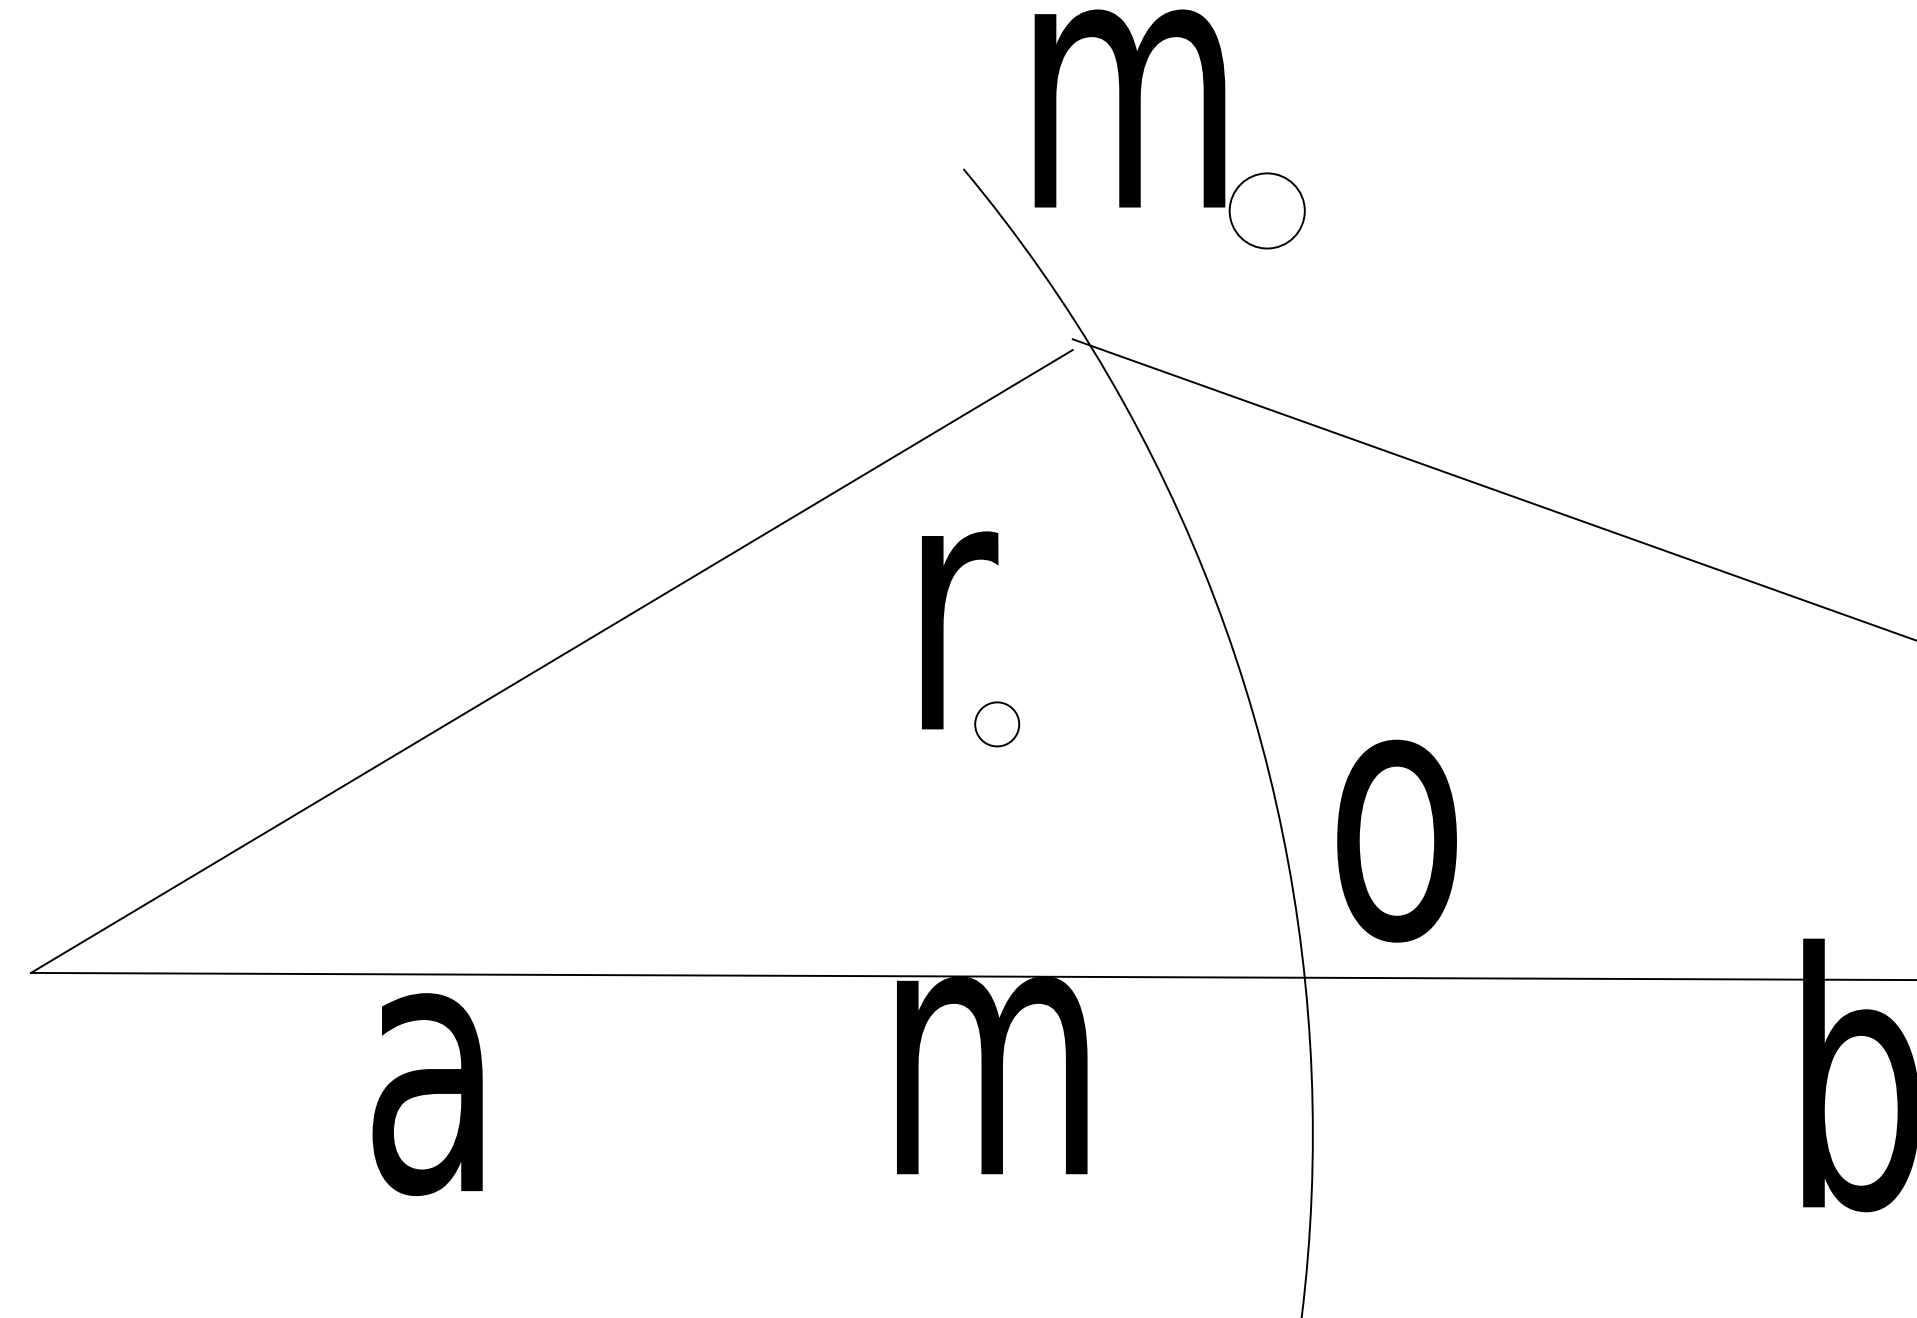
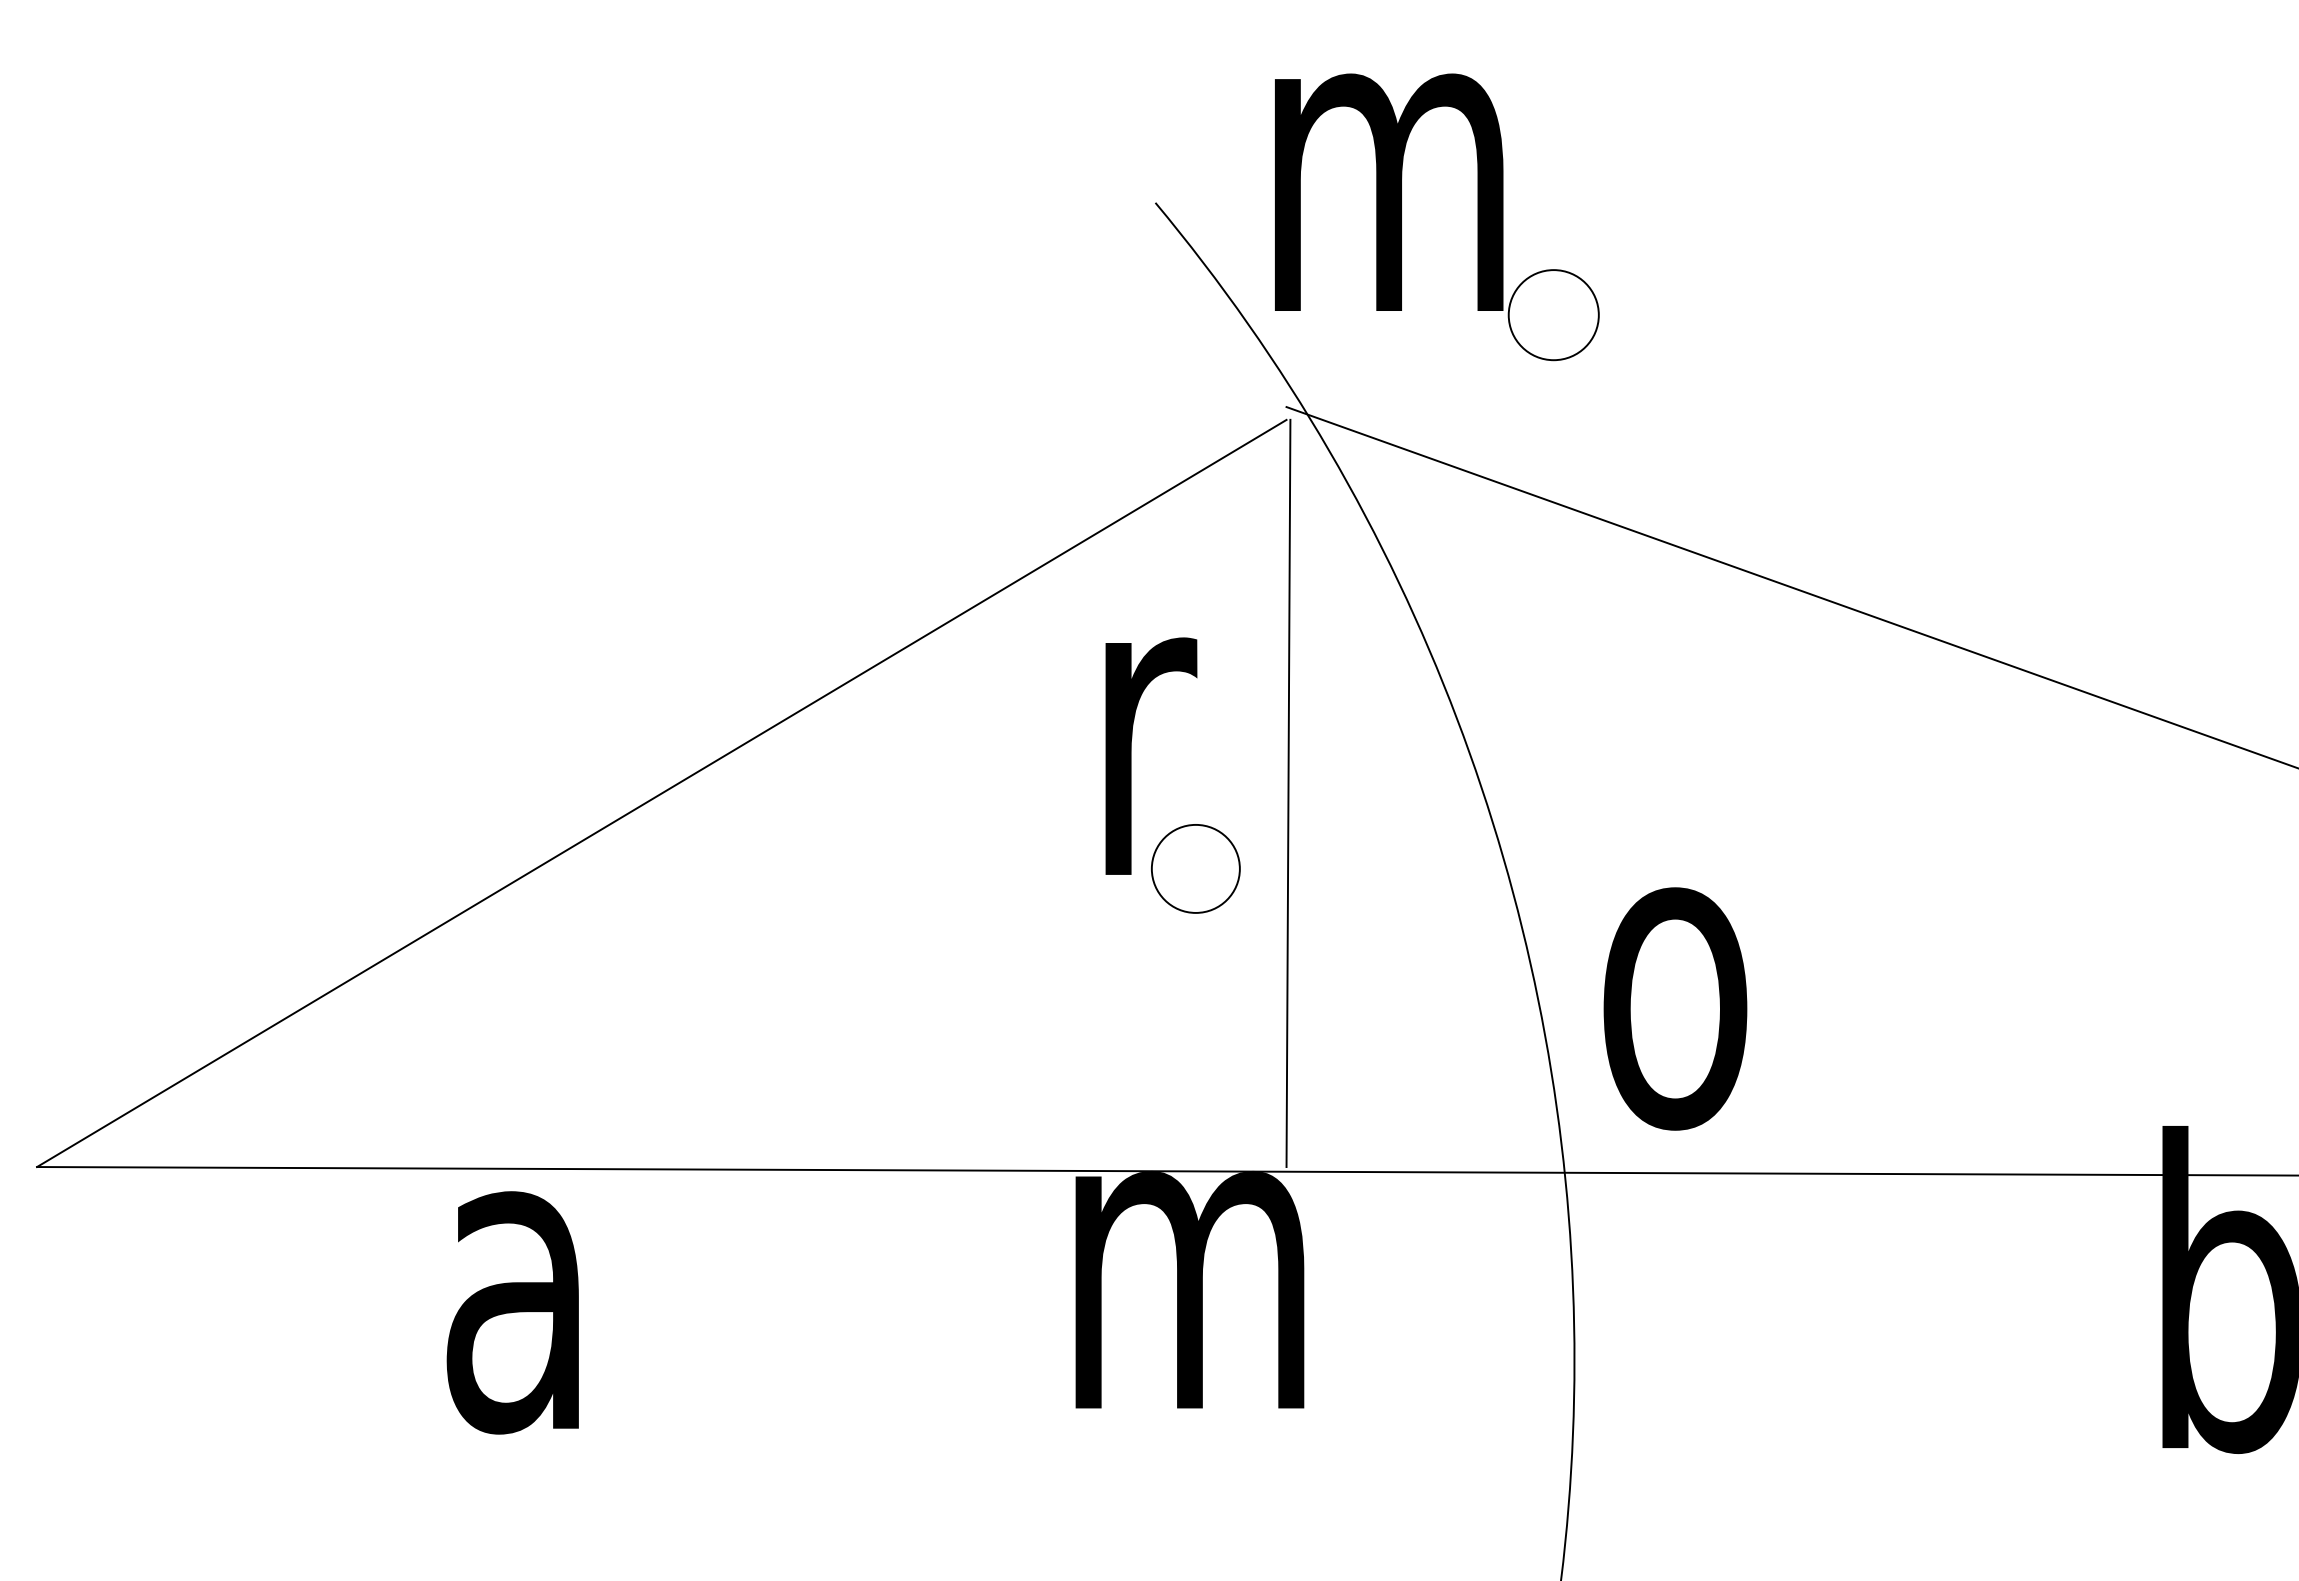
part: (1140, 129) -> (1401, 217), moved
line: (1074, 661) -> (1288, 793), added
circle: (996, 724) -> (1195, 868), size x1.67

